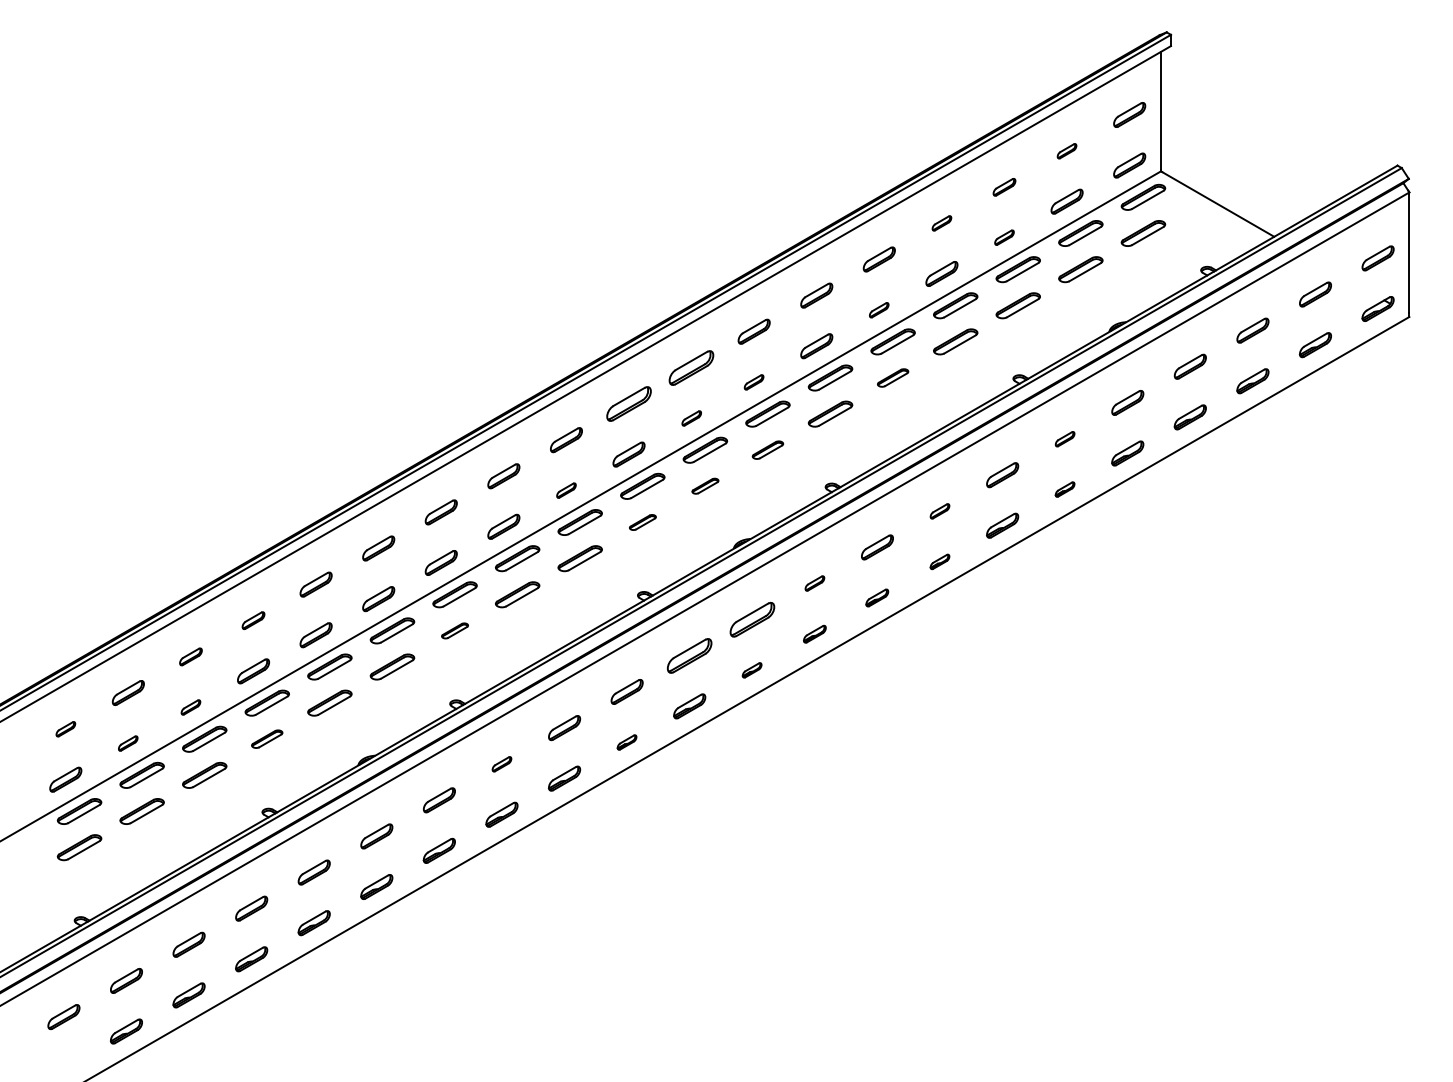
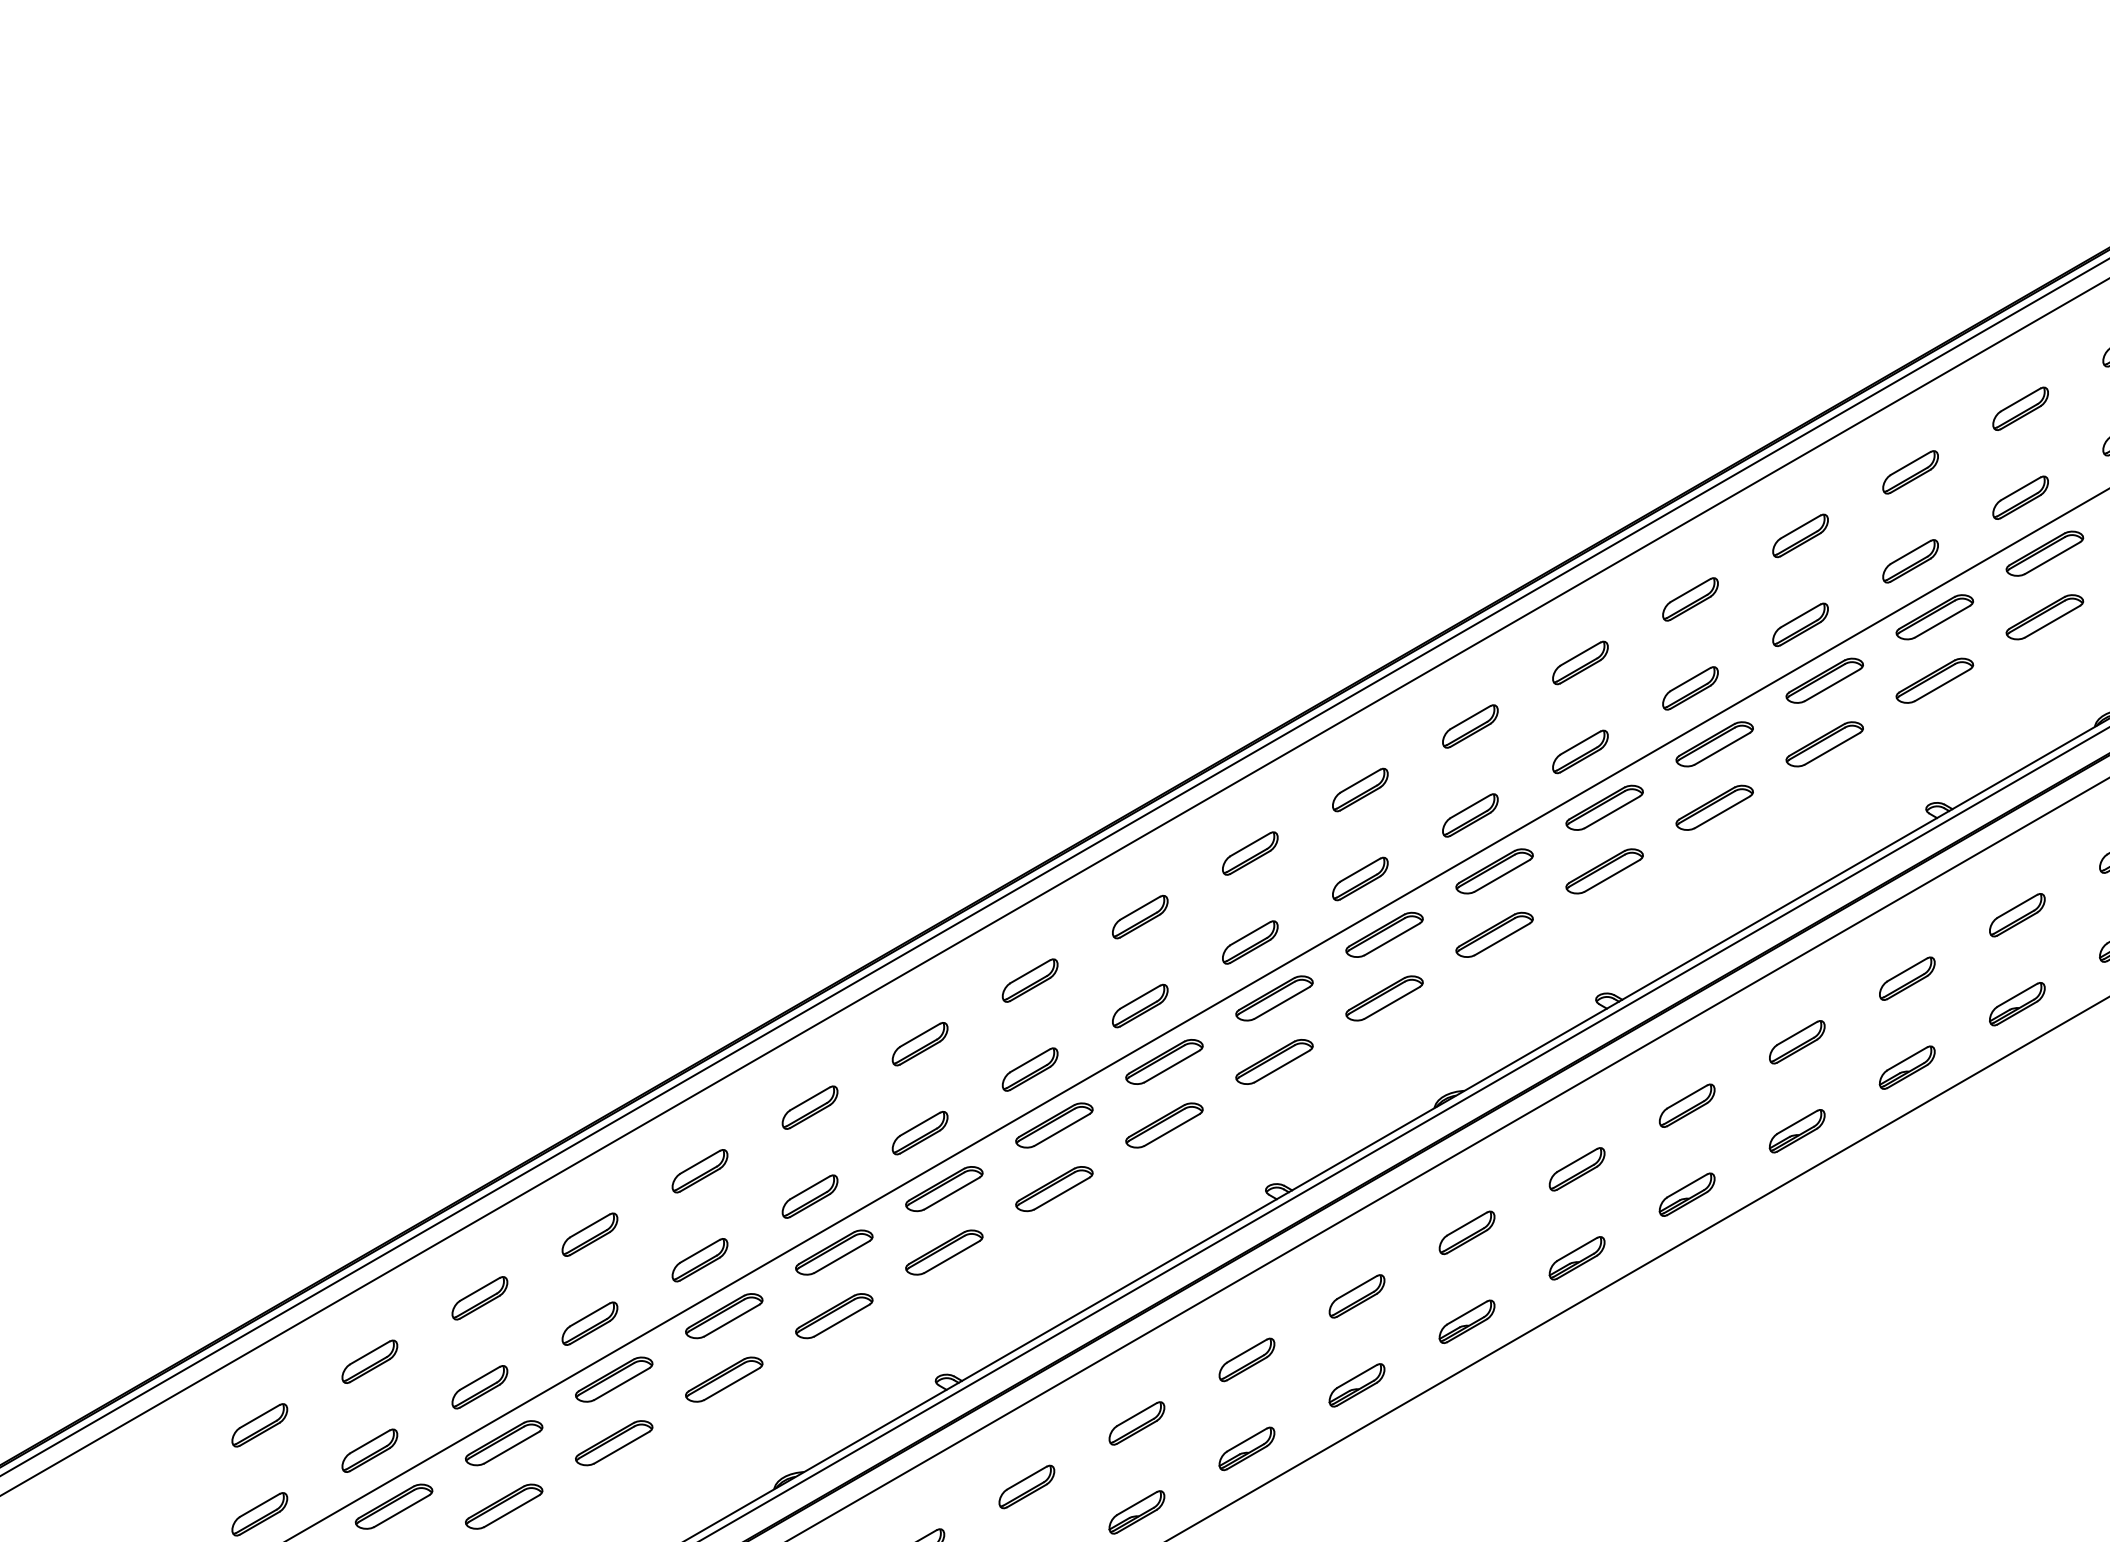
part: (1066, 151) -> (2019, 409), size x1.67
part: (1004, 187) -> (1910, 472), size x1.43
part: (941, 223) -> (1799, 536), size x1.67
part: (1004, 237) -> (1910, 560), size x1.67
part: (878, 310) -> (1689, 689), size x1.67
part: (691, 367) -> (1360, 789), size x0.71
part: (892, 377) -> (1713, 806), size x1.43
part: (753, 382) -> (1469, 815), size x1.67
part: (628, 403) -> (1249, 852), size x0.71
part: (691, 418) -> (1360, 879), size x1.67
part: (1064, 439) -> (2016, 915), size x1.67
part: (767, 449) -> (1493, 933), size x1.43
part: (705, 485) -> (1384, 996), size x1.67
part: (1064, 489) -> (2016, 1003), size x1.67
part: (566, 490) -> (1140, 1005), size x1.67
part: (939, 511) -> (1796, 1042), size x1.67
part: (642, 522) -> (1273, 1061), size x1.67
part: (939, 561) -> (1796, 1130), size x1.67
part: (814, 583) -> (1576, 1169), size x1.67
part: (876, 597) -> (1685, 1193), size x1.43
part: (751, 619) -> (1465, 1232), size x0.71
part: (253, 620) -> (589, 1234), size x1.43
part: (454, 630) -> (943, 1251), size x1.67
part: (814, 634) -> (1576, 1258), size x1.43
part: (689, 655) -> (1356, 1295), size x0.71
part: (190, 656) -> (479, 1297), size x1.43
part: (751, 670) -> (1465, 1322), size x1.67
part: (190, 707) -> (479, 1387), size x1.67
part: (65, 729) -> (259, 1425), size x1.67
part: (266, 738) -> (612, 1441), size x1.43
part: (626, 742) -> (1245, 1448), size x1.67
part: (127, 743) -> (368, 1450), size x1.67
part: (501, 764) -> (1026, 1487), size x1.67

